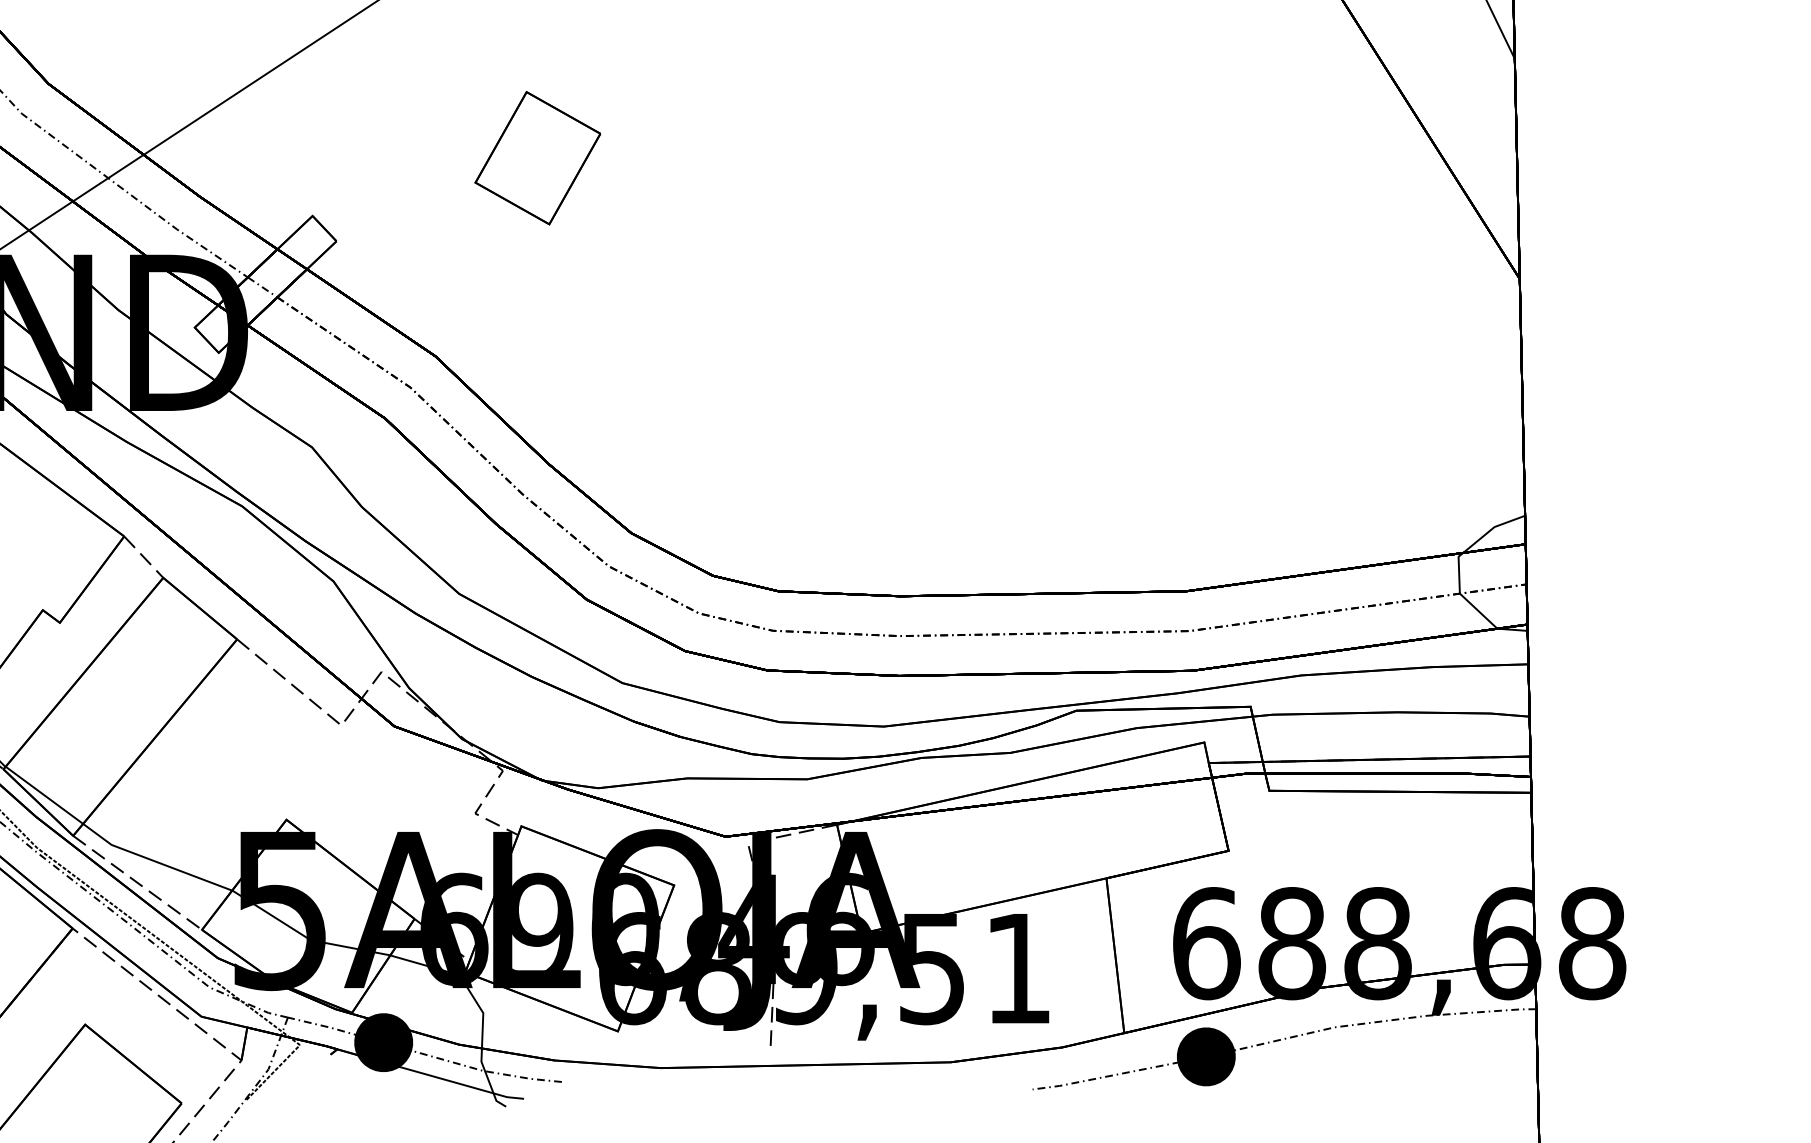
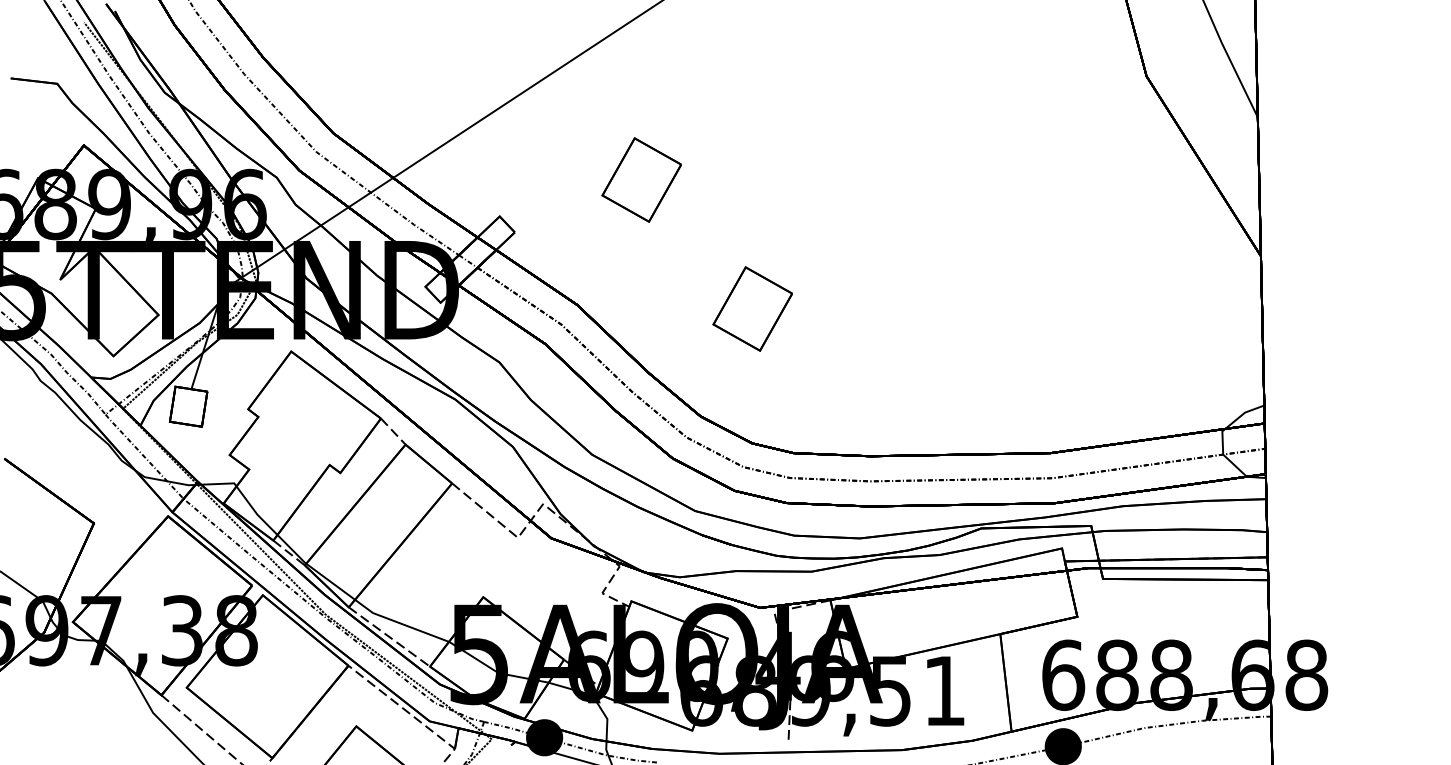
part: (713, 361) -> (752, 308), added

